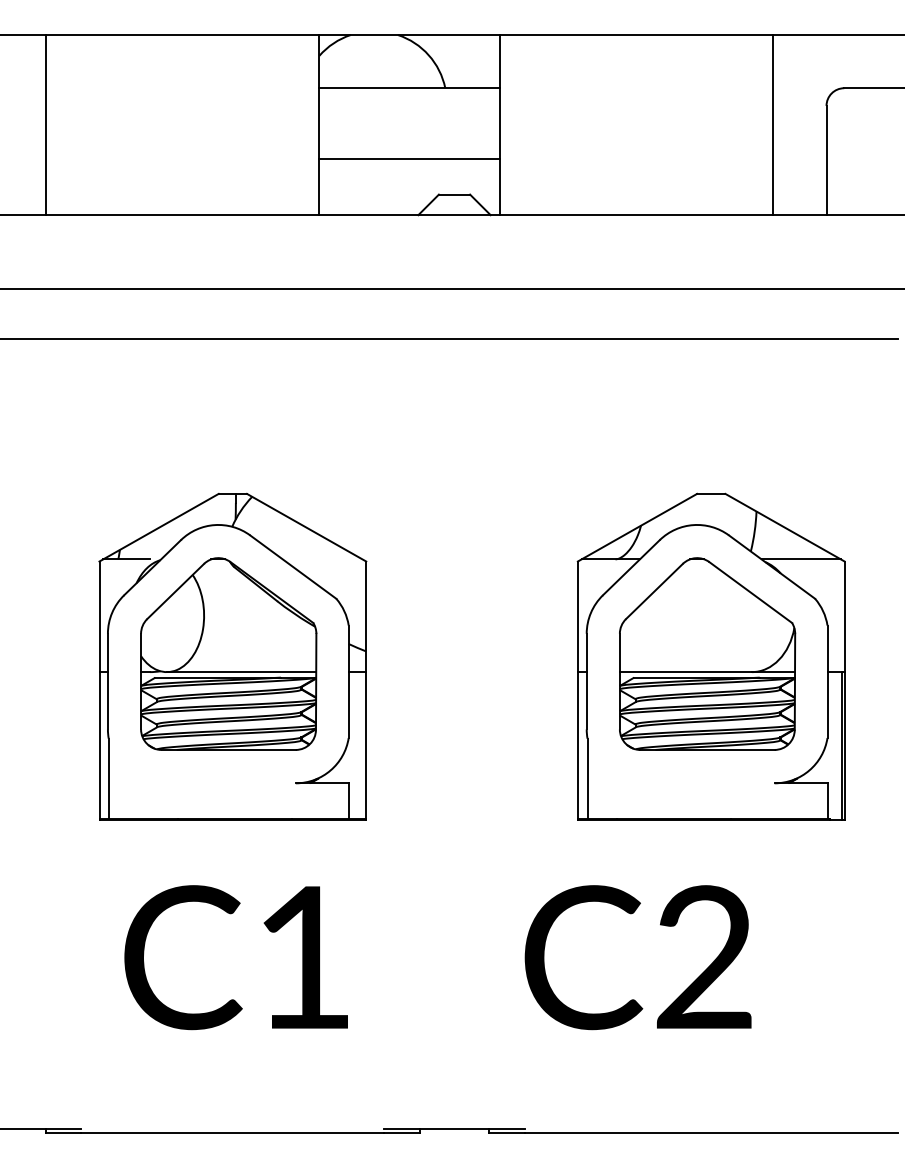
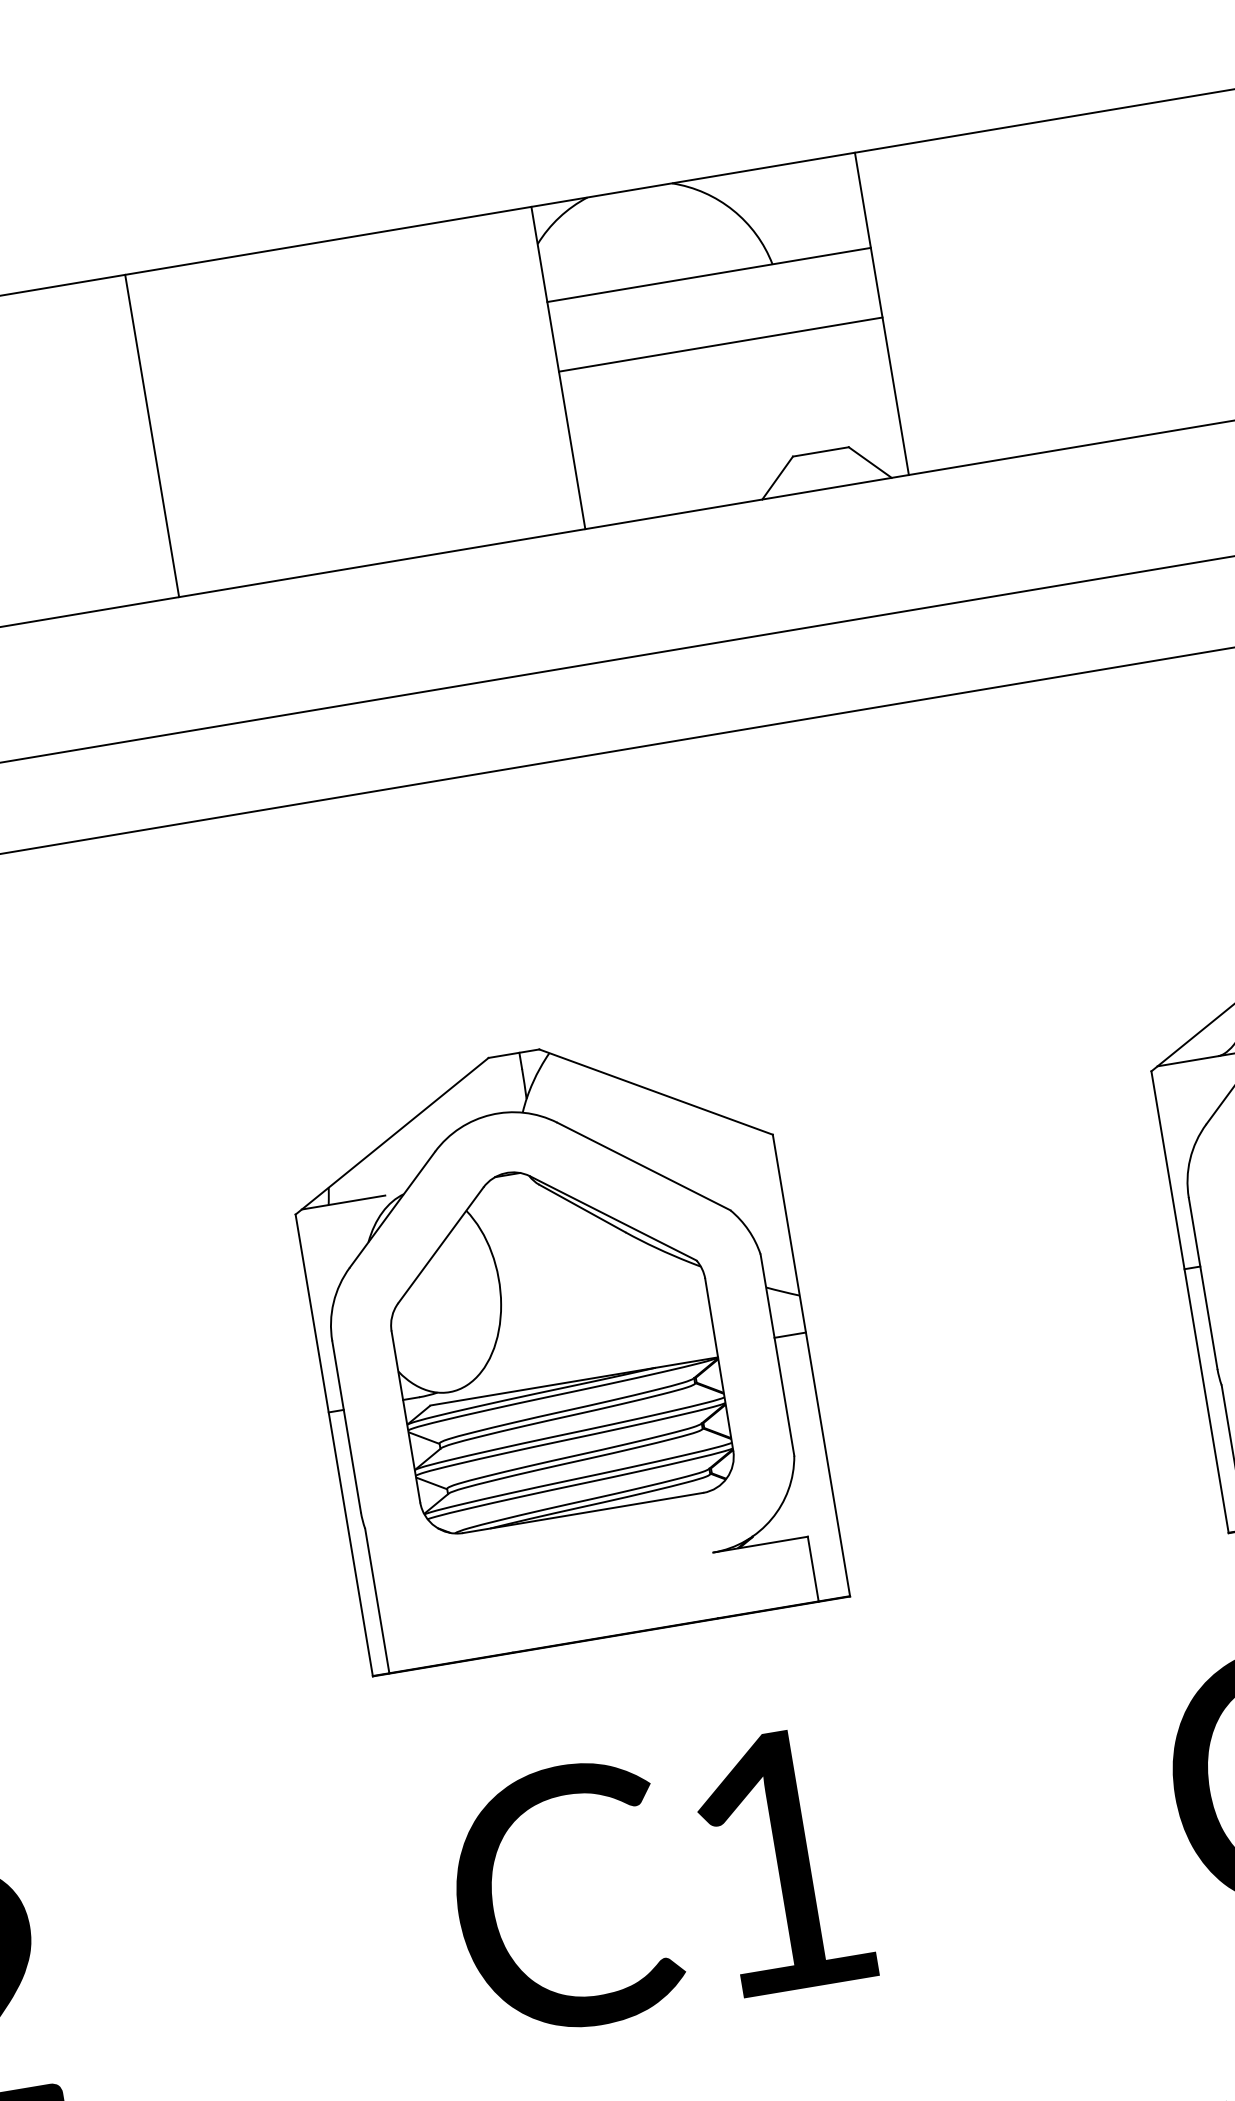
line: (46, 125) -> (152, 436), moved
line: (409, 159) -> (720, 345), moved
line: (241, 672) -> (582, 1370), removed

